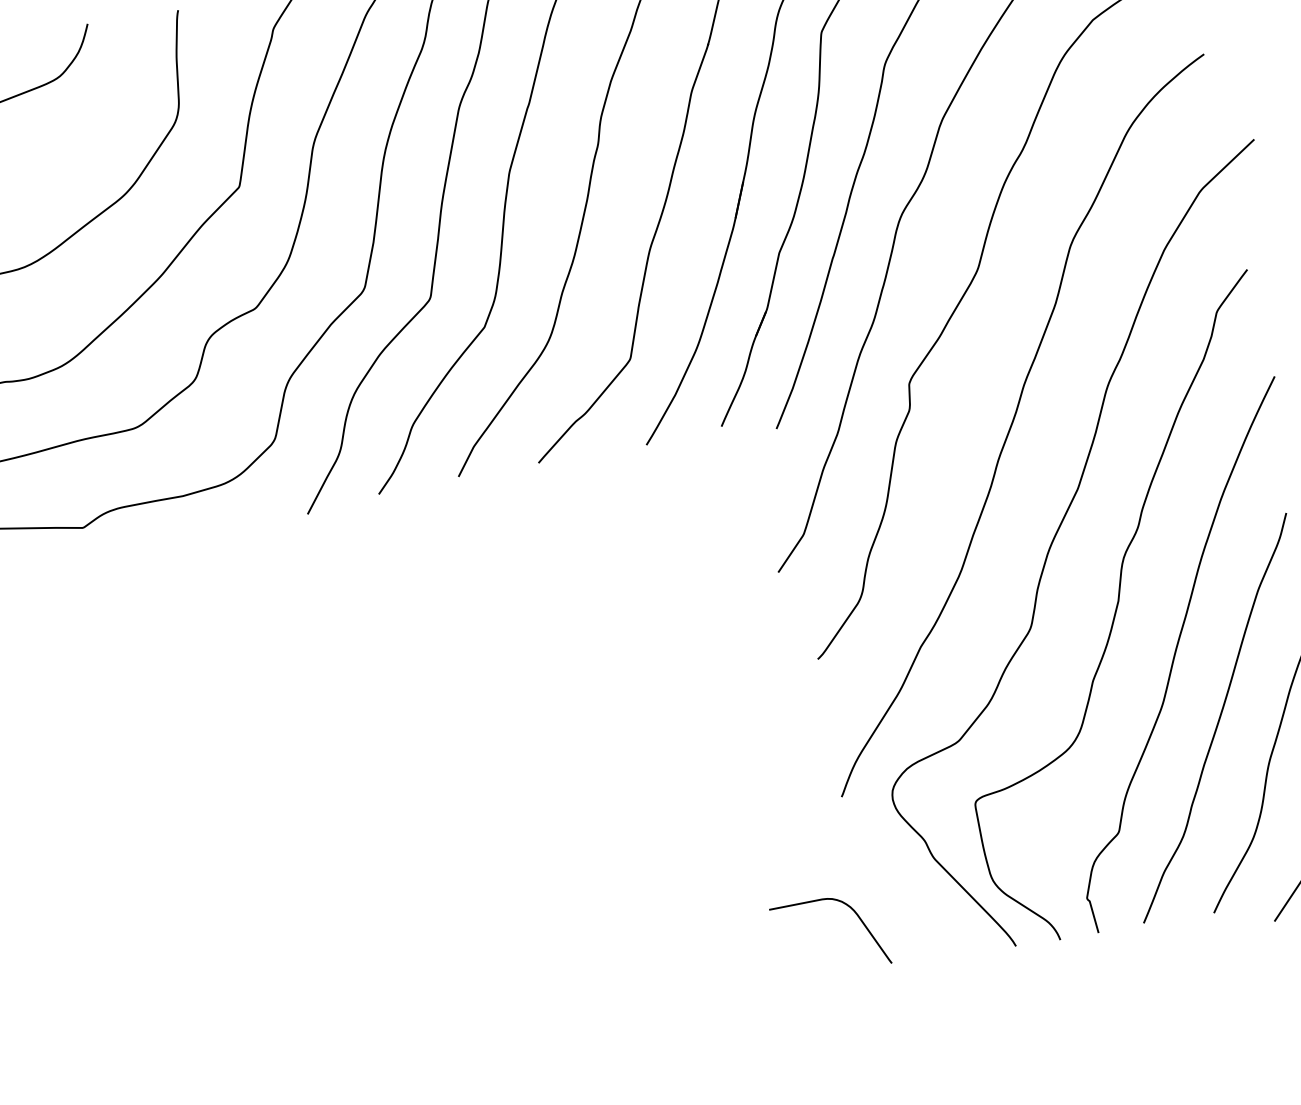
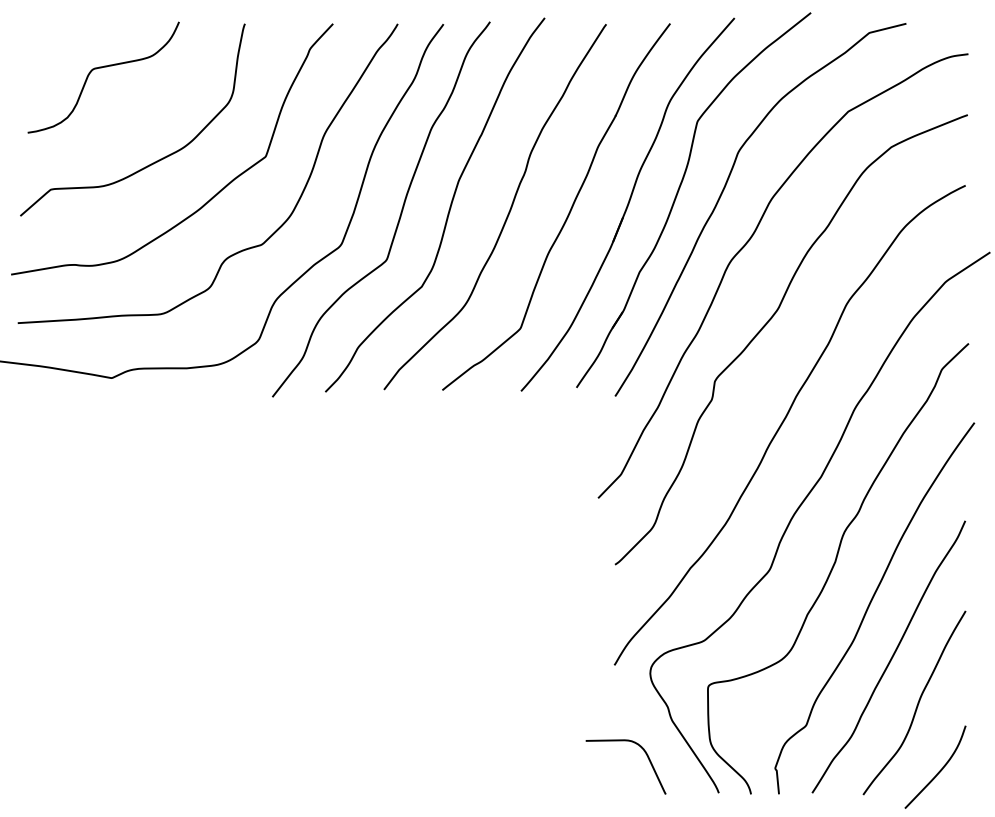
curve: (854, 913) -> (645, 754), moved

